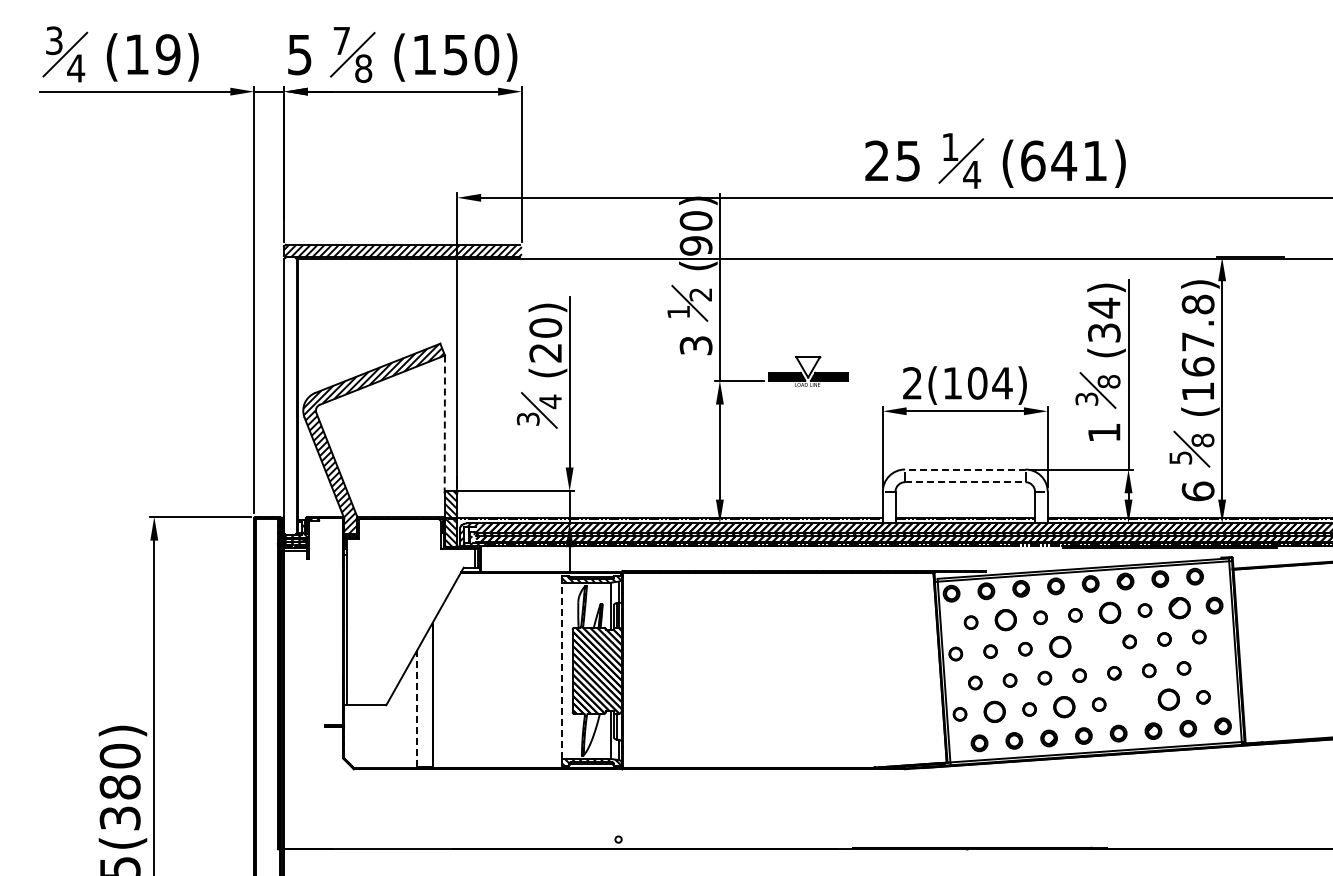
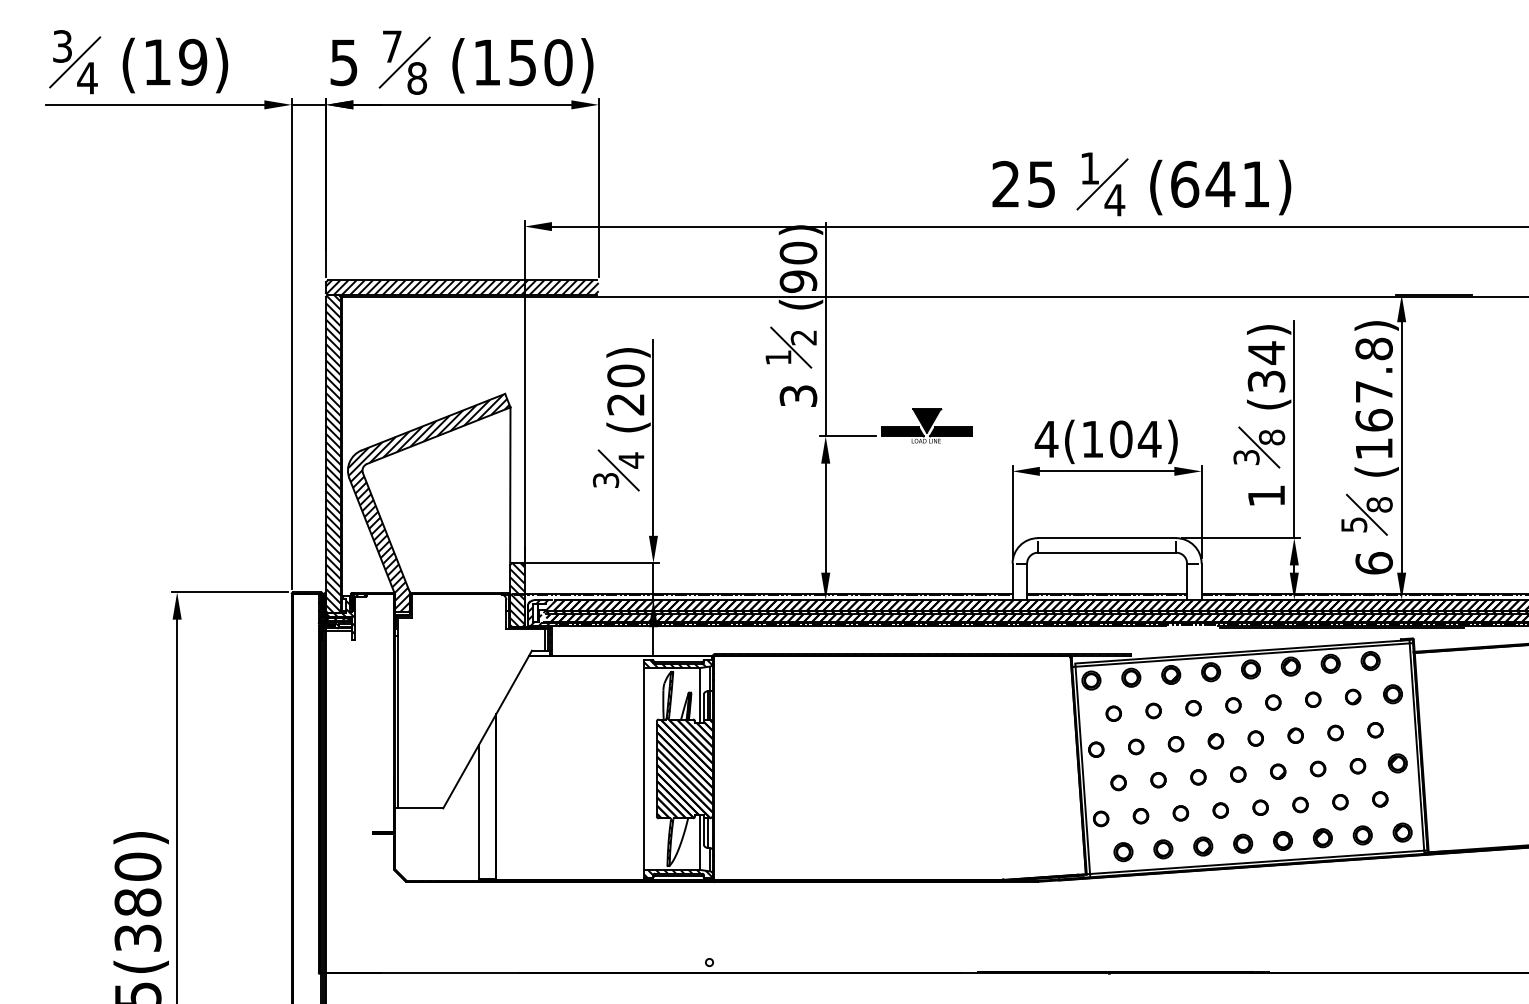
fill: (808, 367) -> (927, 421), added
text: (912, 383) -> (1046, 439), 2(104) -> 4(104)
hatch: (290, 395) -> (333, 453), added
line: (444, 424) -> (509, 486), dashed -> solid
line: (964, 469) -> (1106, 538), dashed -> solid
line: (965, 482) -> (1107, 553), dashed -> solid
part: (1179, 607) -> (1352, 696), size x0.62
part: (1110, 612) -> (1273, 702), size x0.62
part: (1005, 620) -> (1153, 711), size x0.62
part: (1094, 644) -> (1255, 738), added
part: (1059, 646) -> (1215, 741), size x0.62
part: (1218, 665) -> (1397, 762), added
line: (561, 670) -> (644, 768), dashed -> solid
part: (1168, 699) -> (1340, 801), size x0.62
part: (1133, 702) -> (1300, 805), added
part: (1064, 706) -> (1220, 809), size x0.62
line: (417, 708) -> (478, 812), dashed -> solid
part: (994, 711) -> (1140, 815), size x0.62

